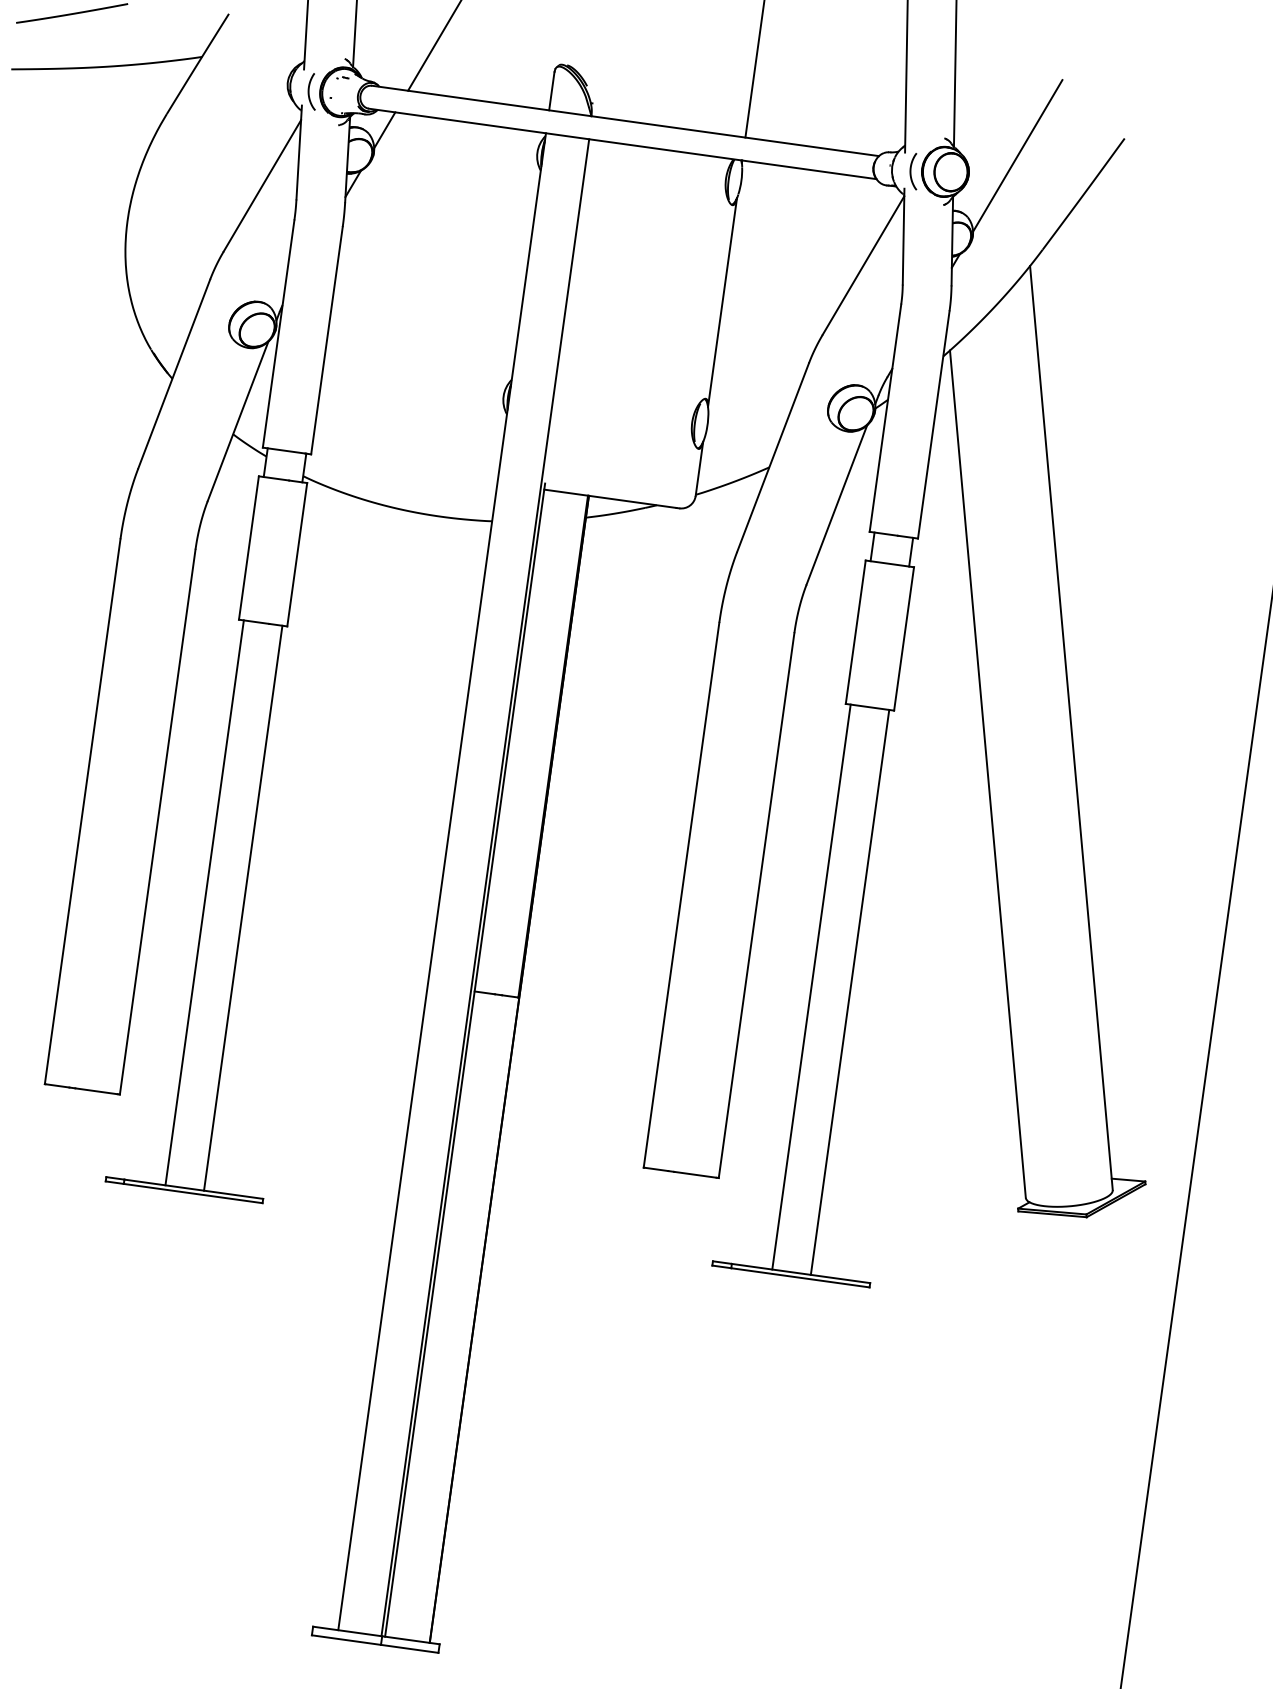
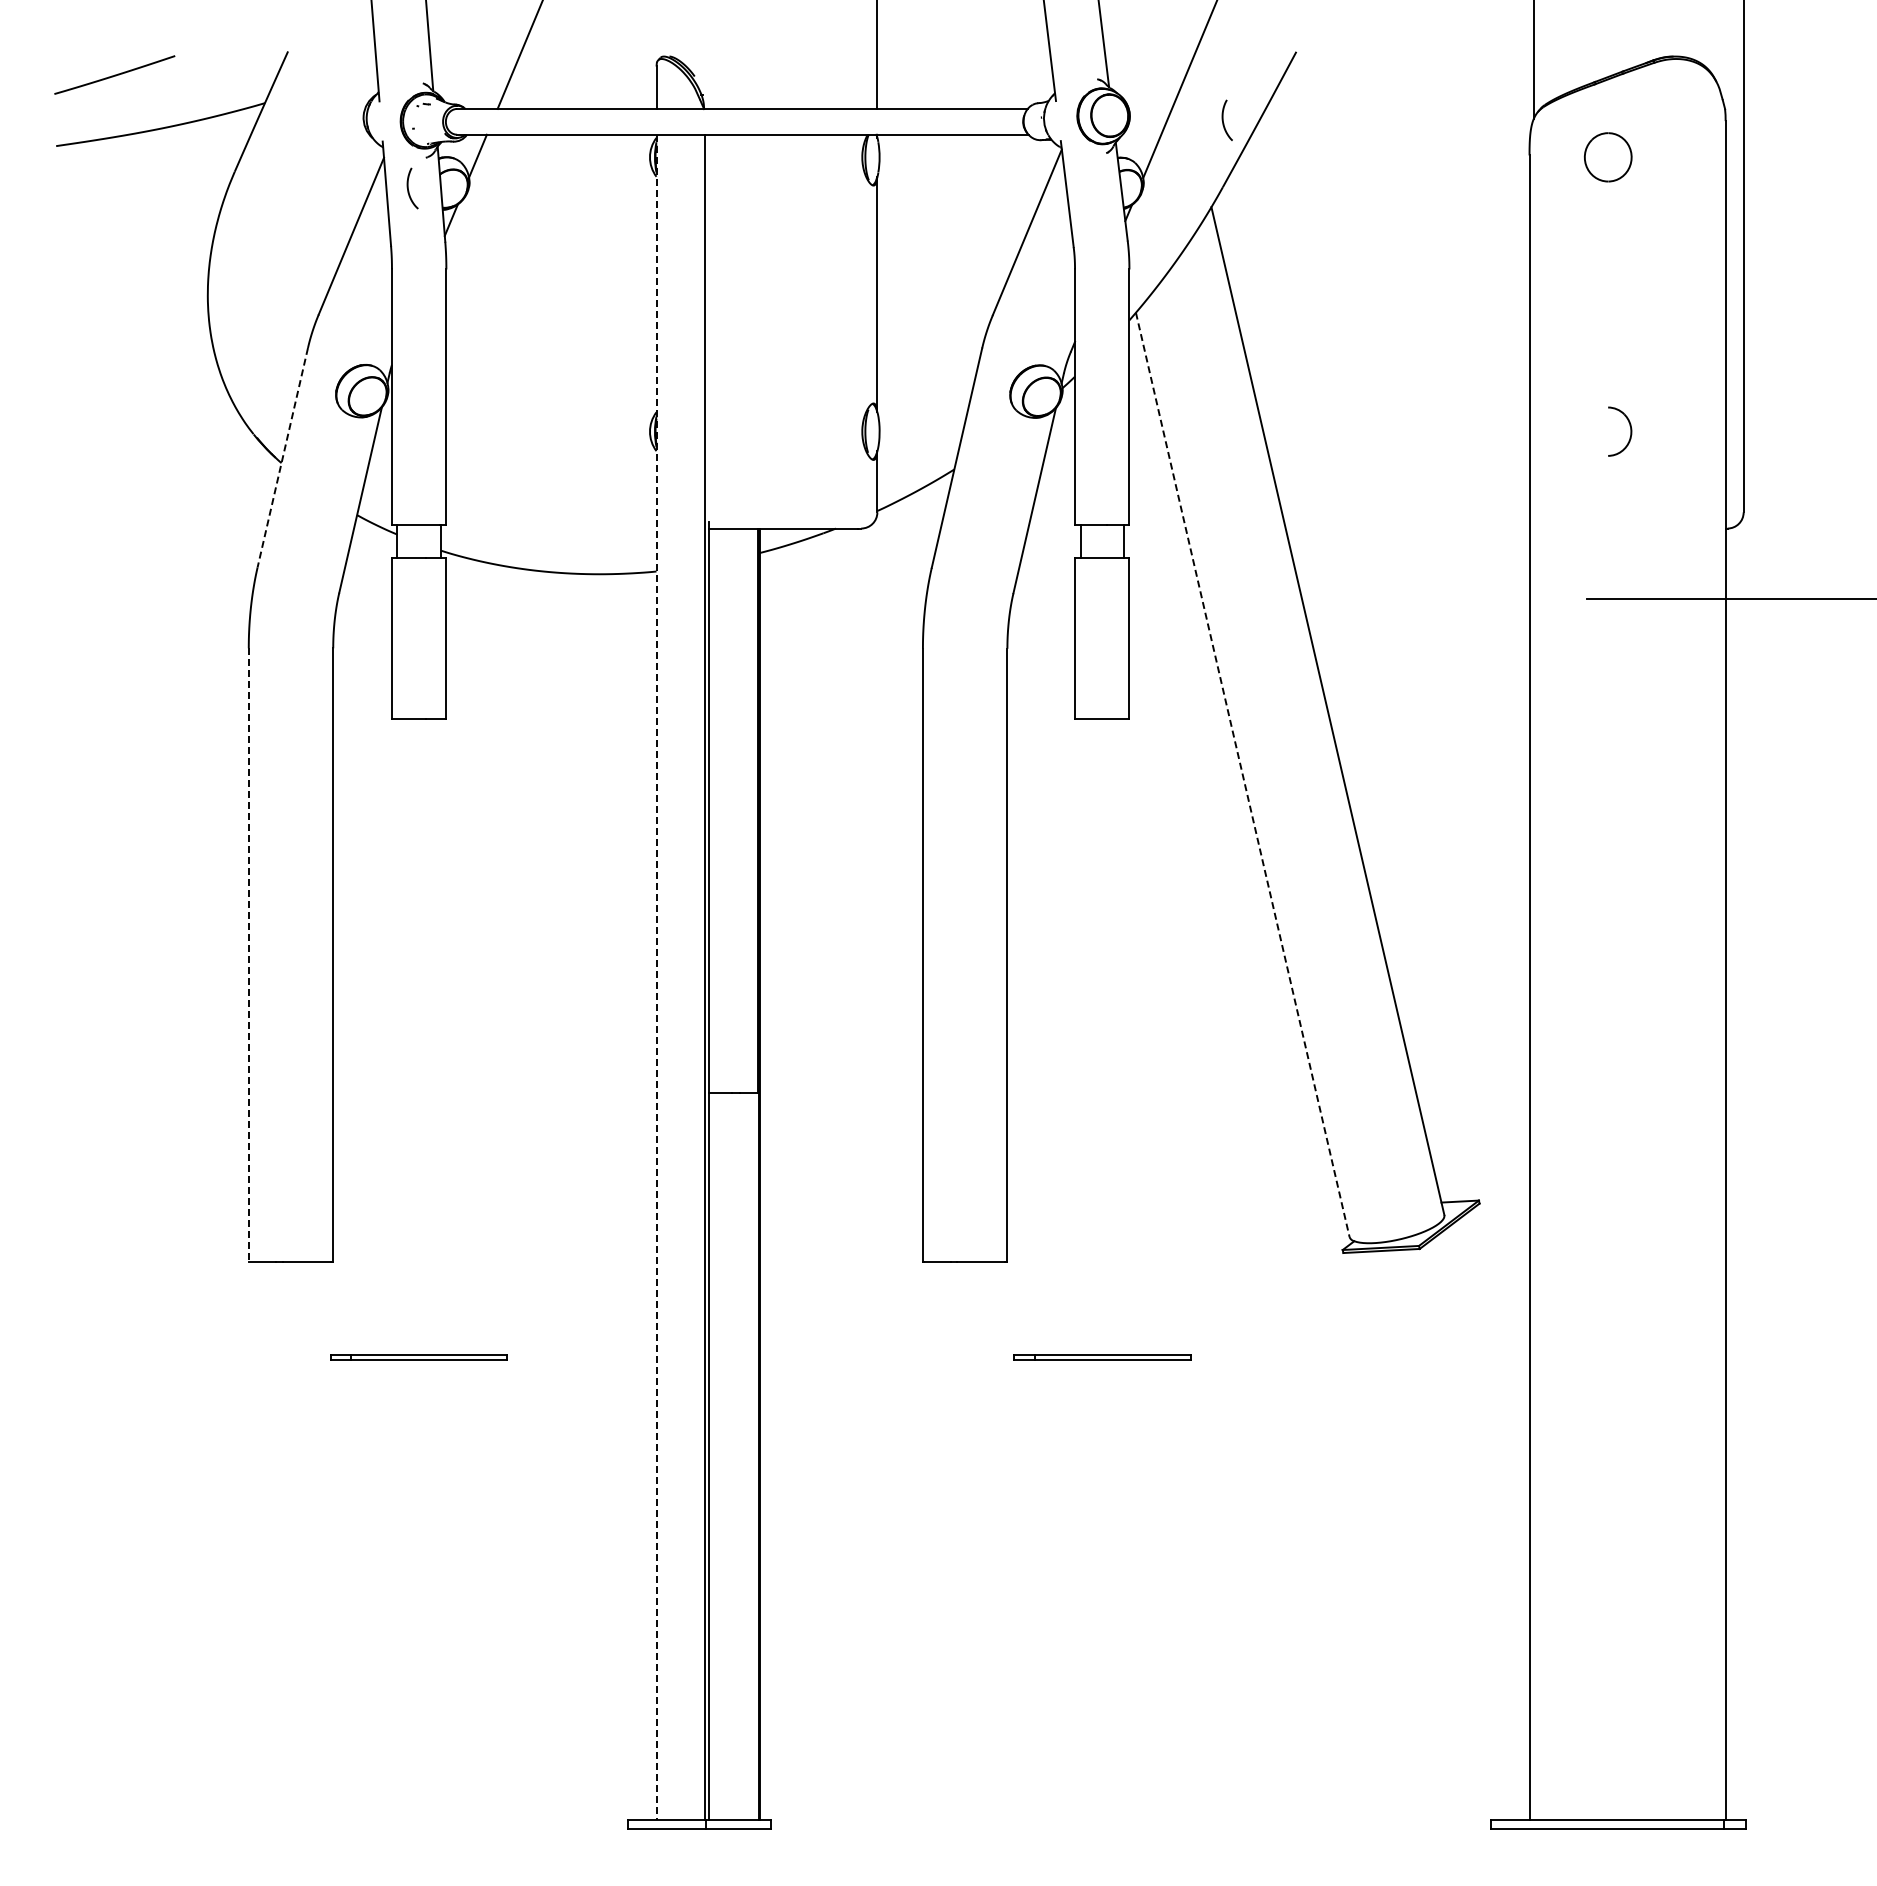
curve: (309, 93) -> (409, 190), moved
curve: (911, 170) -> (1223, 119), moved
line: (173, 373) -> (282, 457), solid -> dashed
line: (987, 774) -> (1242, 775), solid -> dashed
line: (82, 811) -> (248, 954), solid -> dashed
line: (442, 881) -> (656, 977), solid -> dashed
line: (204, 902) -> (397, 1036), removed
line: (242, 907) -> (440, 1036), removed
line: (811, 986) -> (1080, 1036), removed
line: (849, 991) -> (1123, 1036), removed

